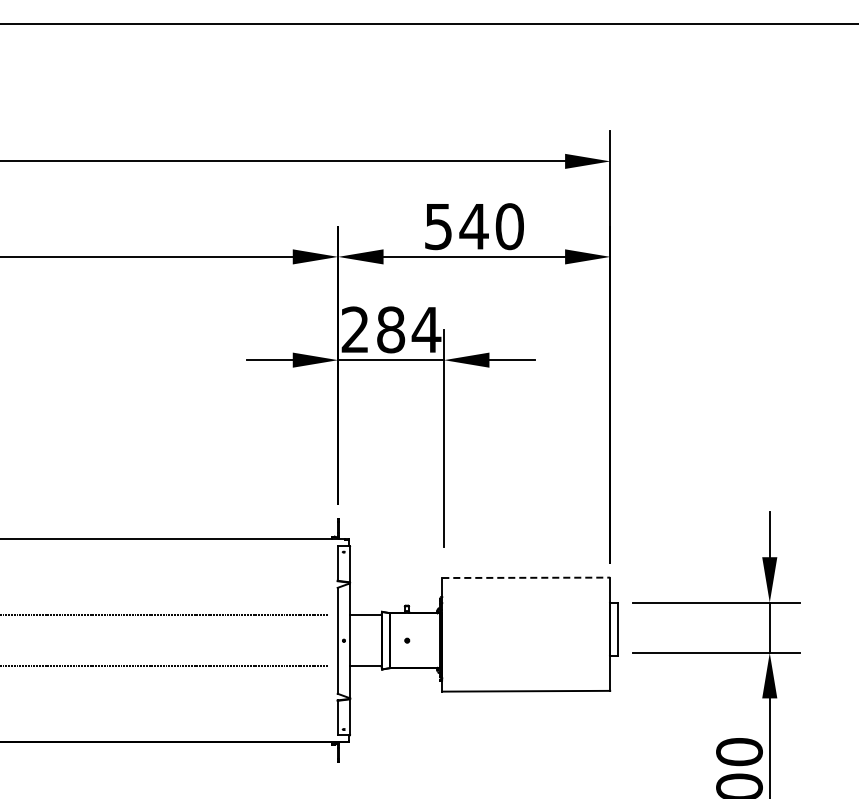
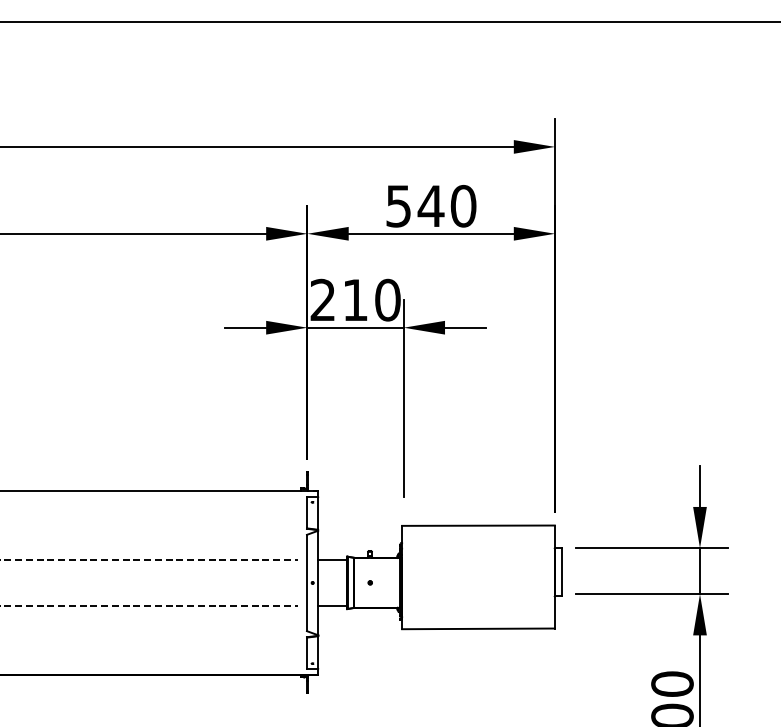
text: (409, 329) -> (372, 299), 284 -> 210
line: (526, 577) -> (478, 525), dashed -> solid

